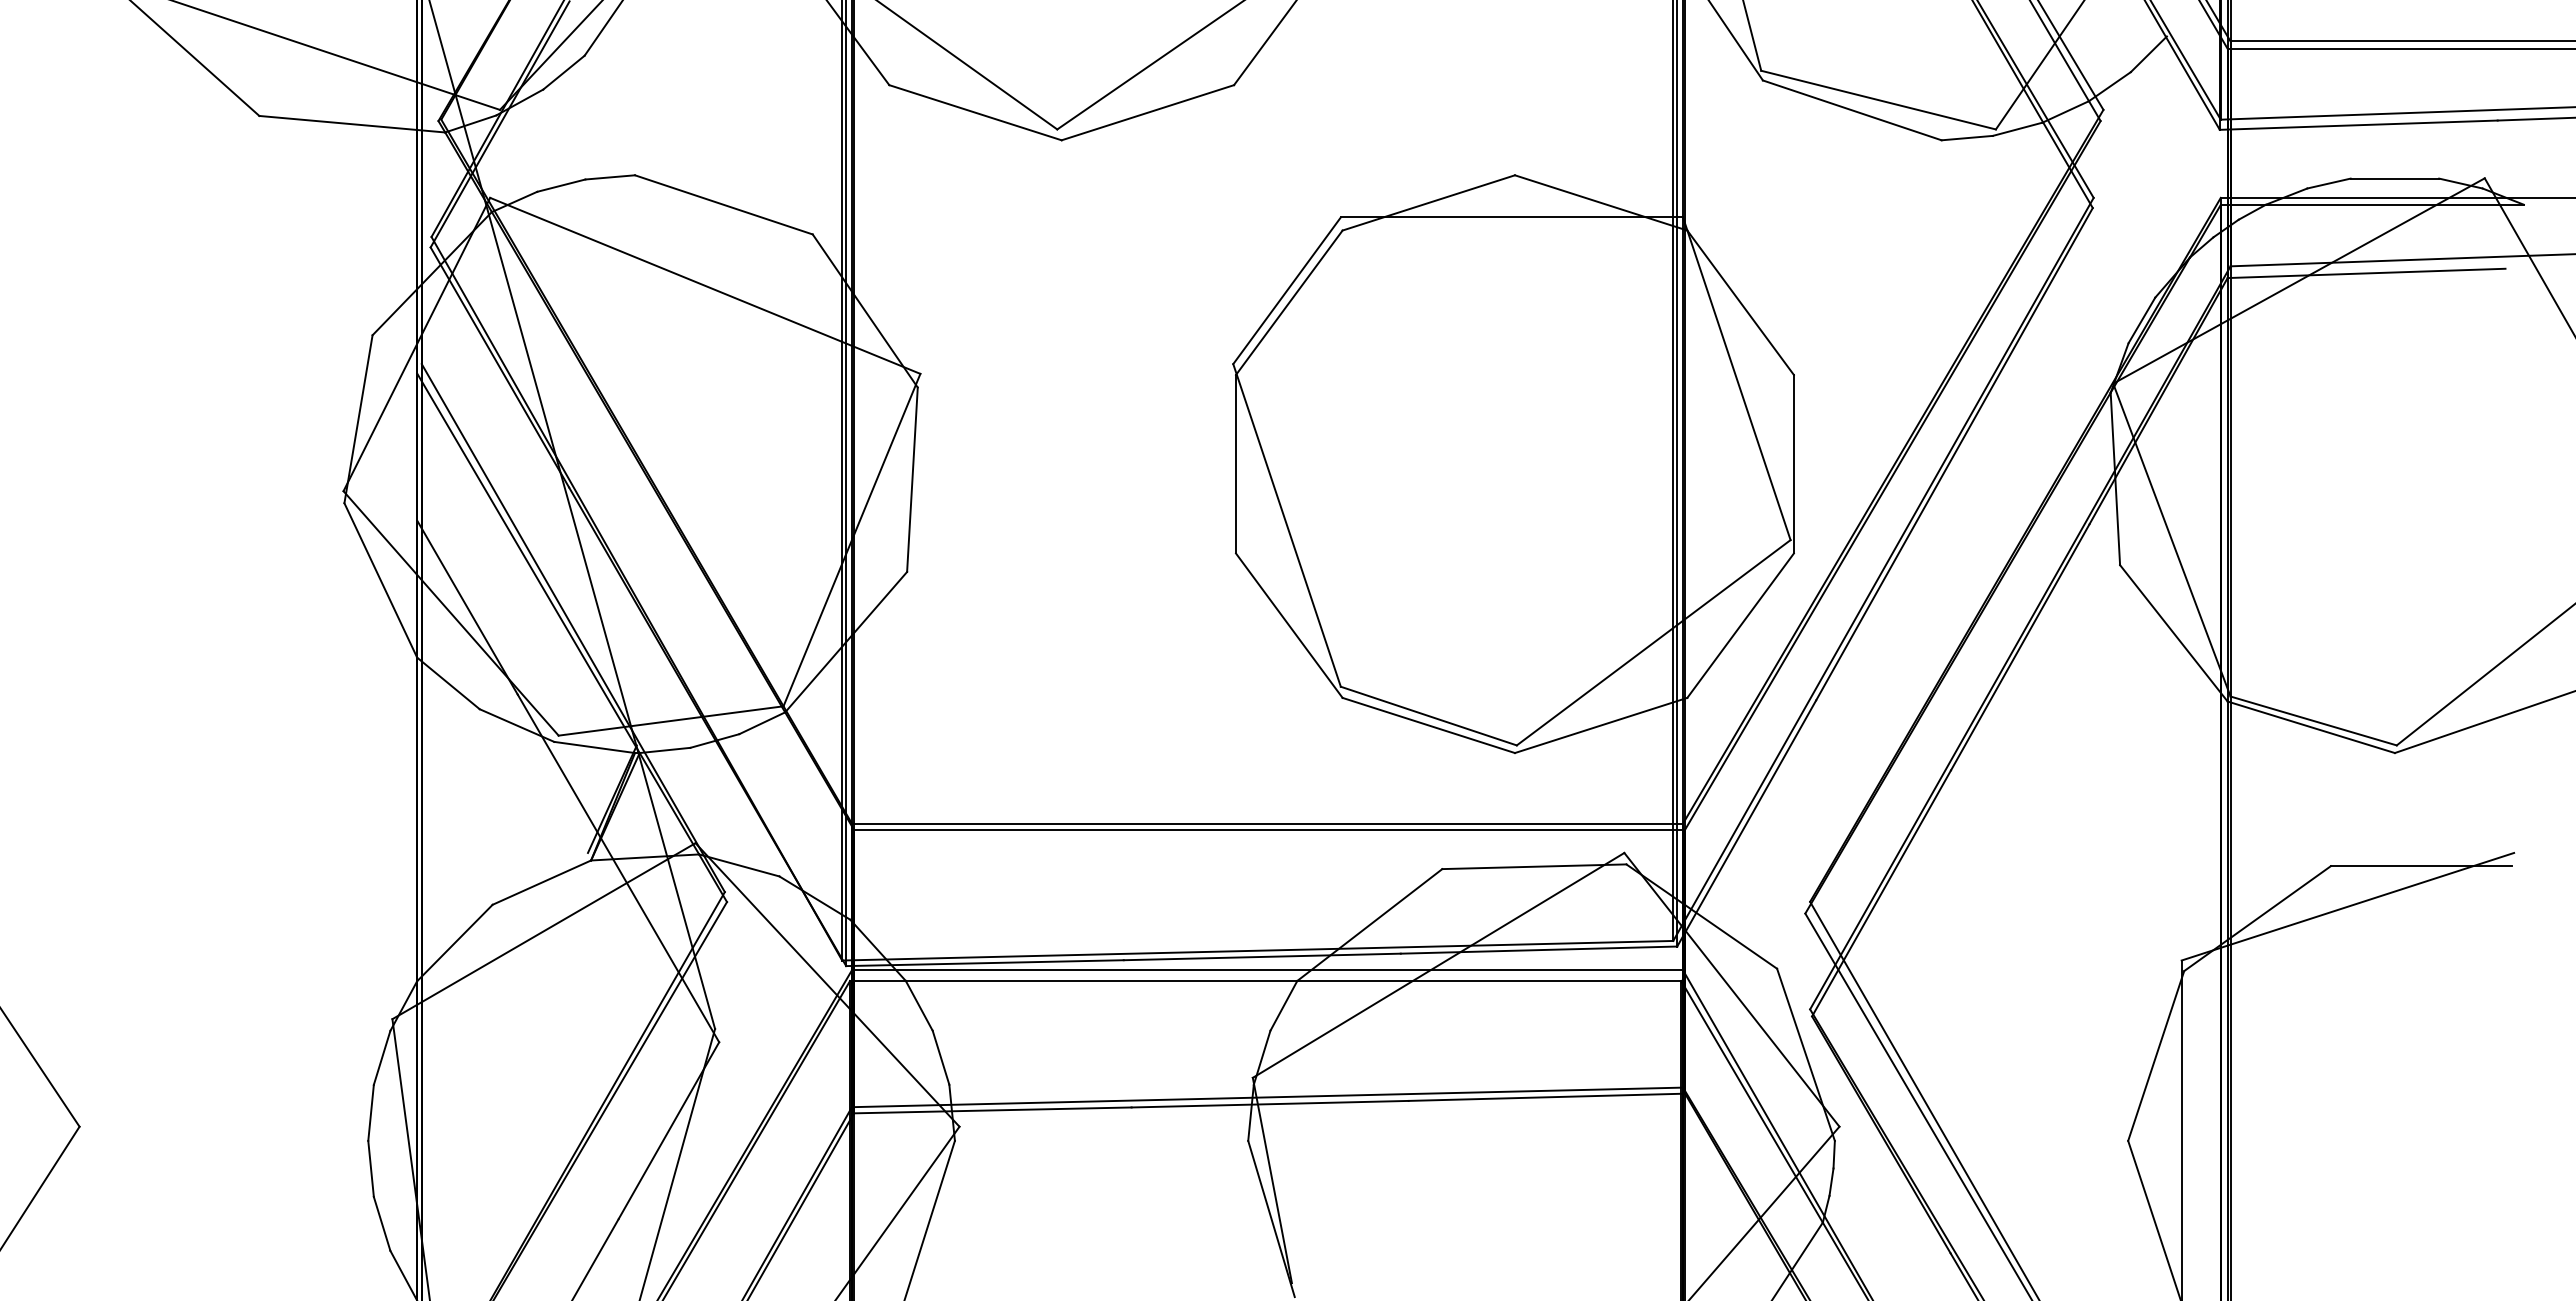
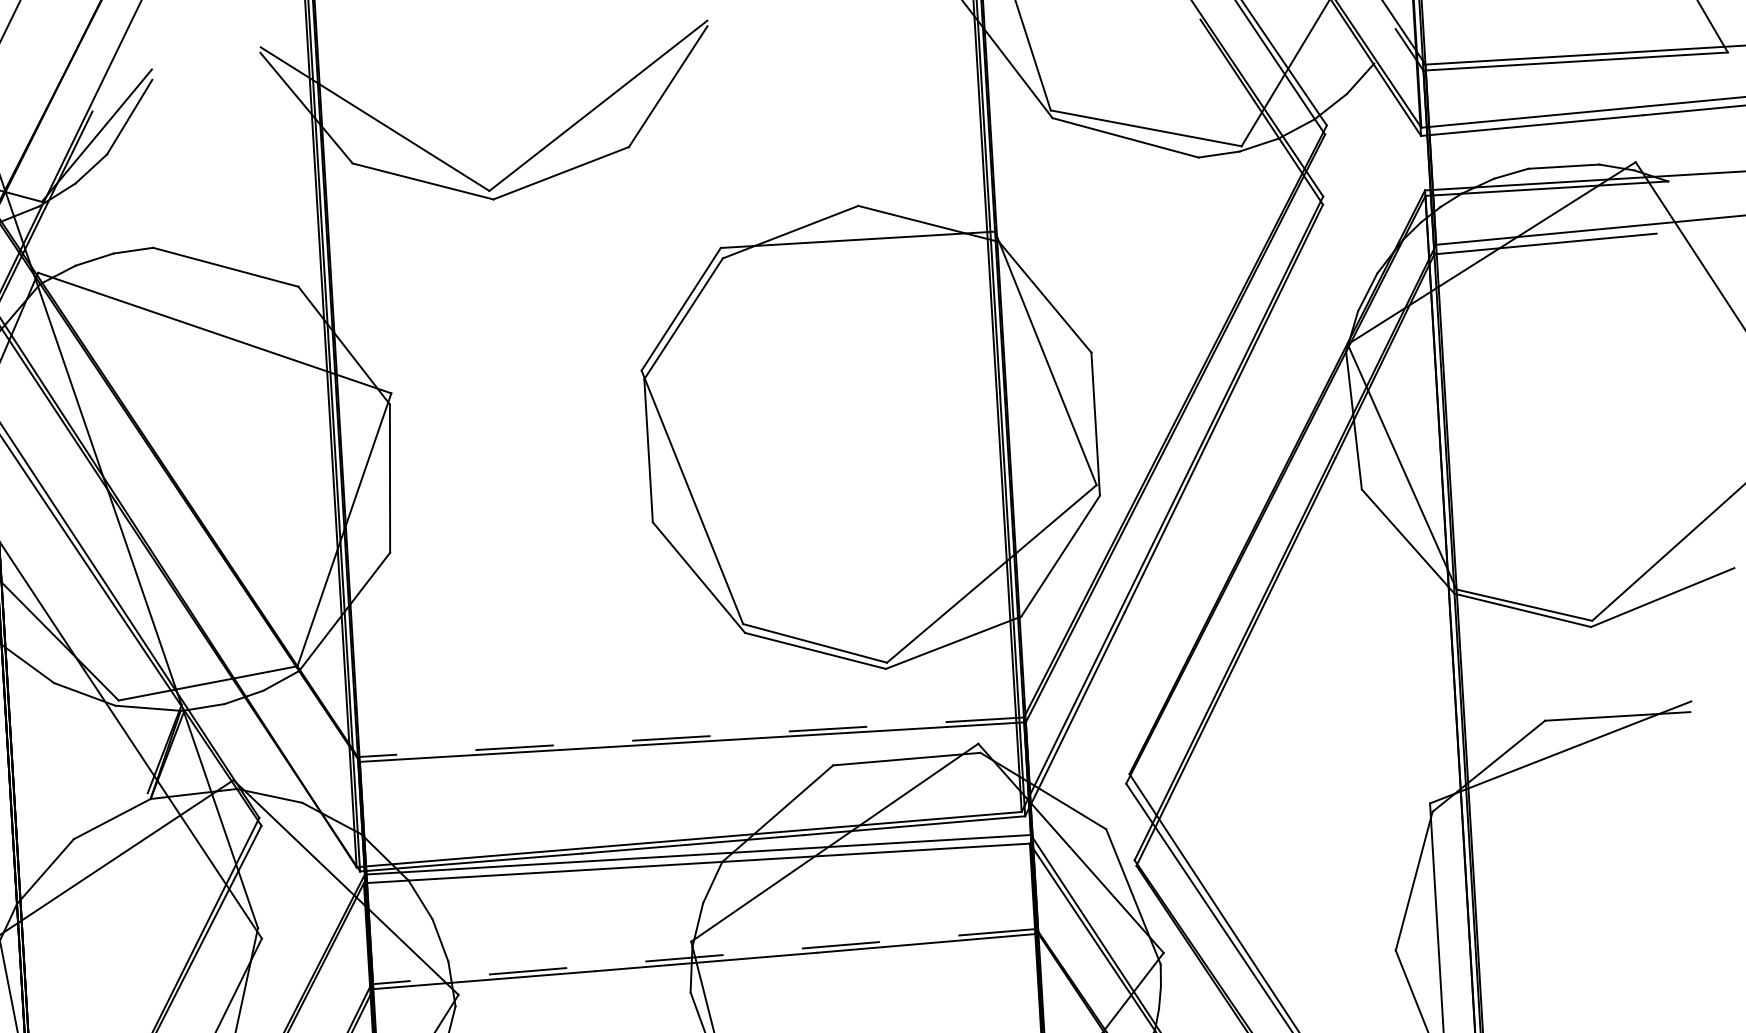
line: (1267, 823) -> (690, 737), solid -> dashed
line: (1267, 1097) -> (703, 956), solid -> dashed

